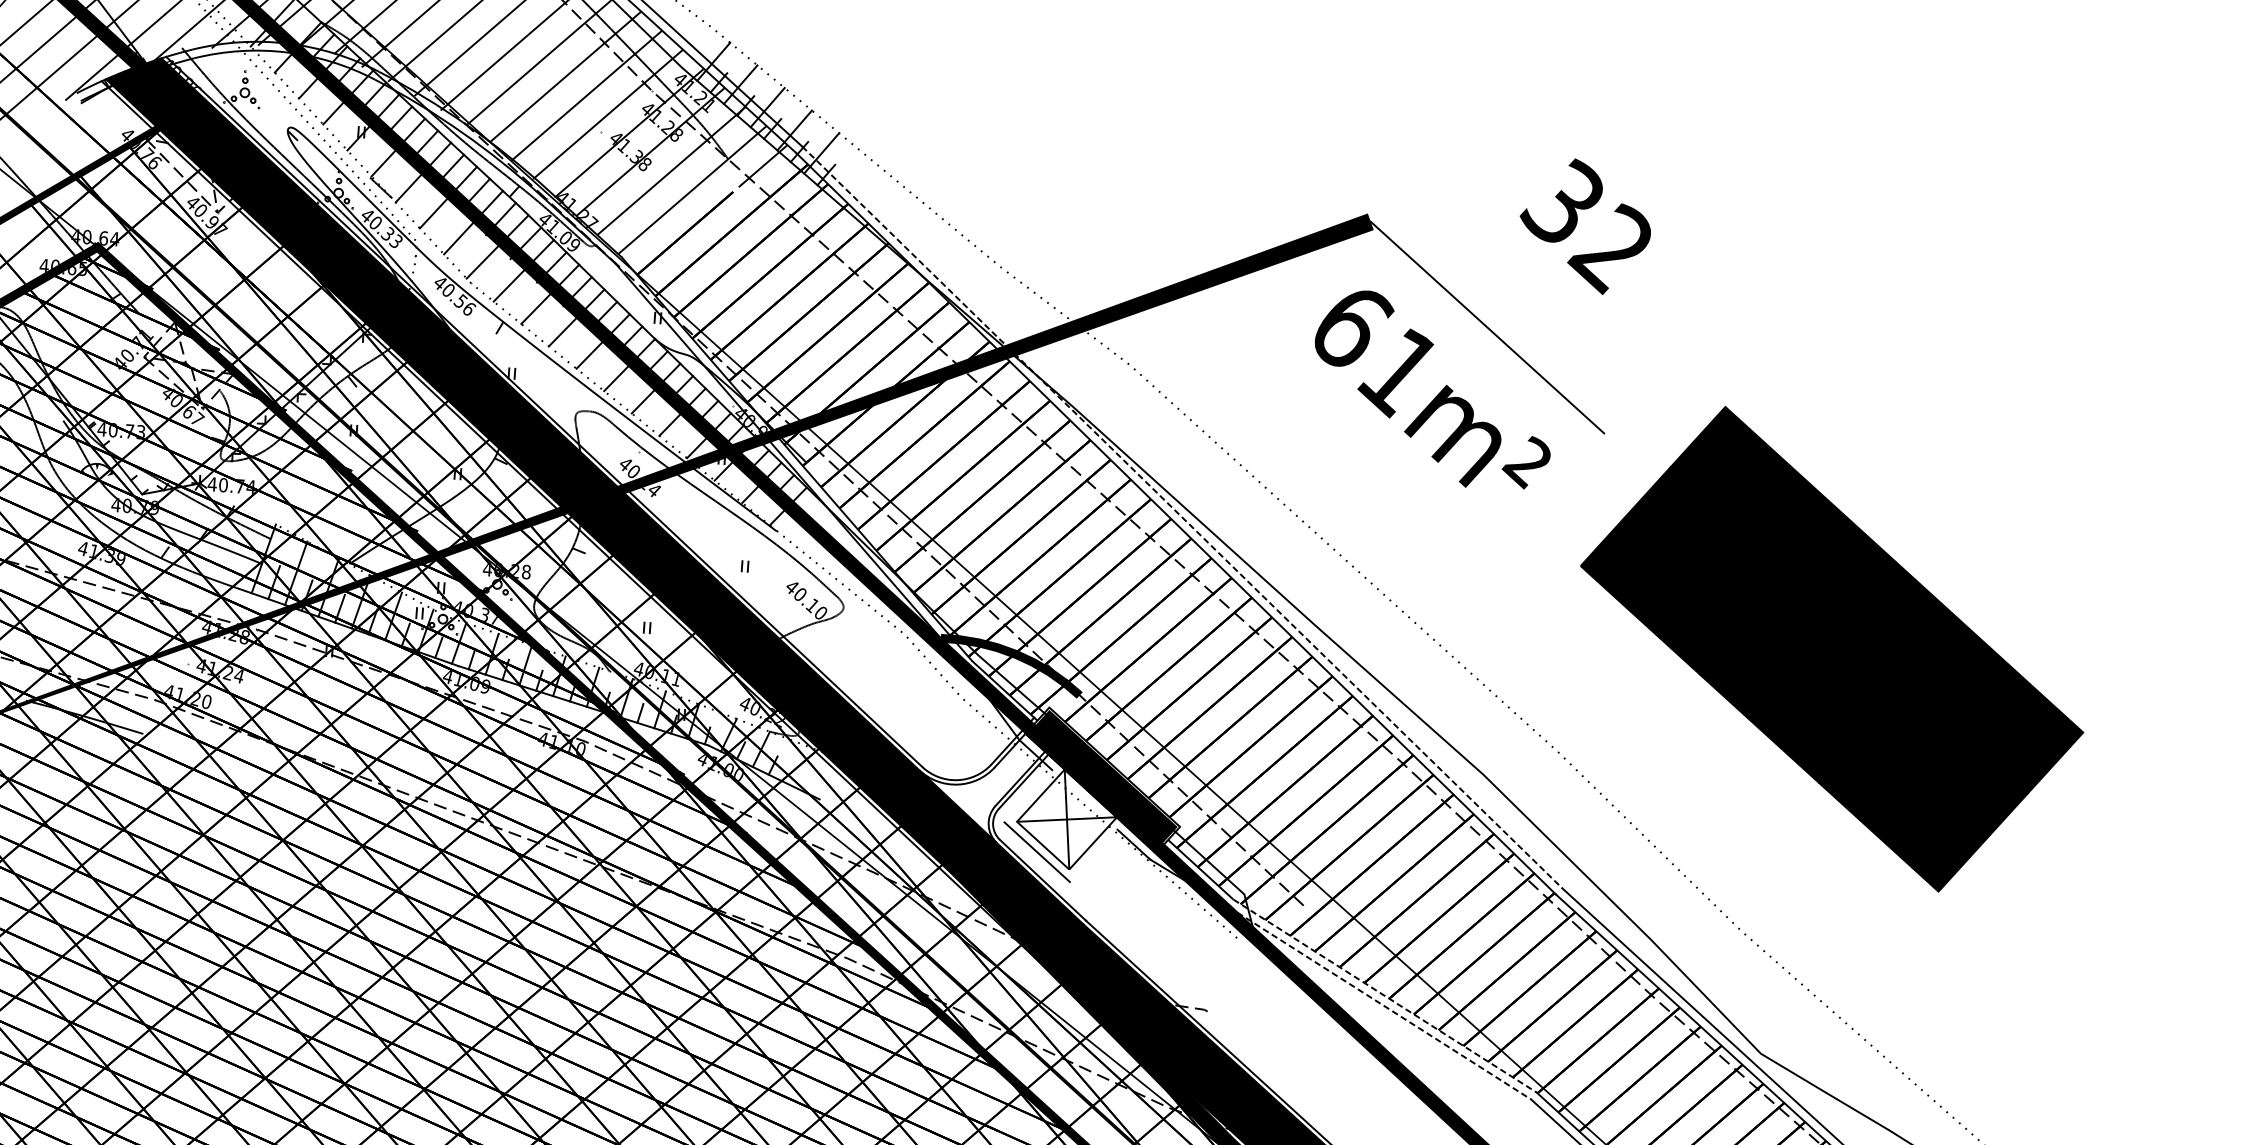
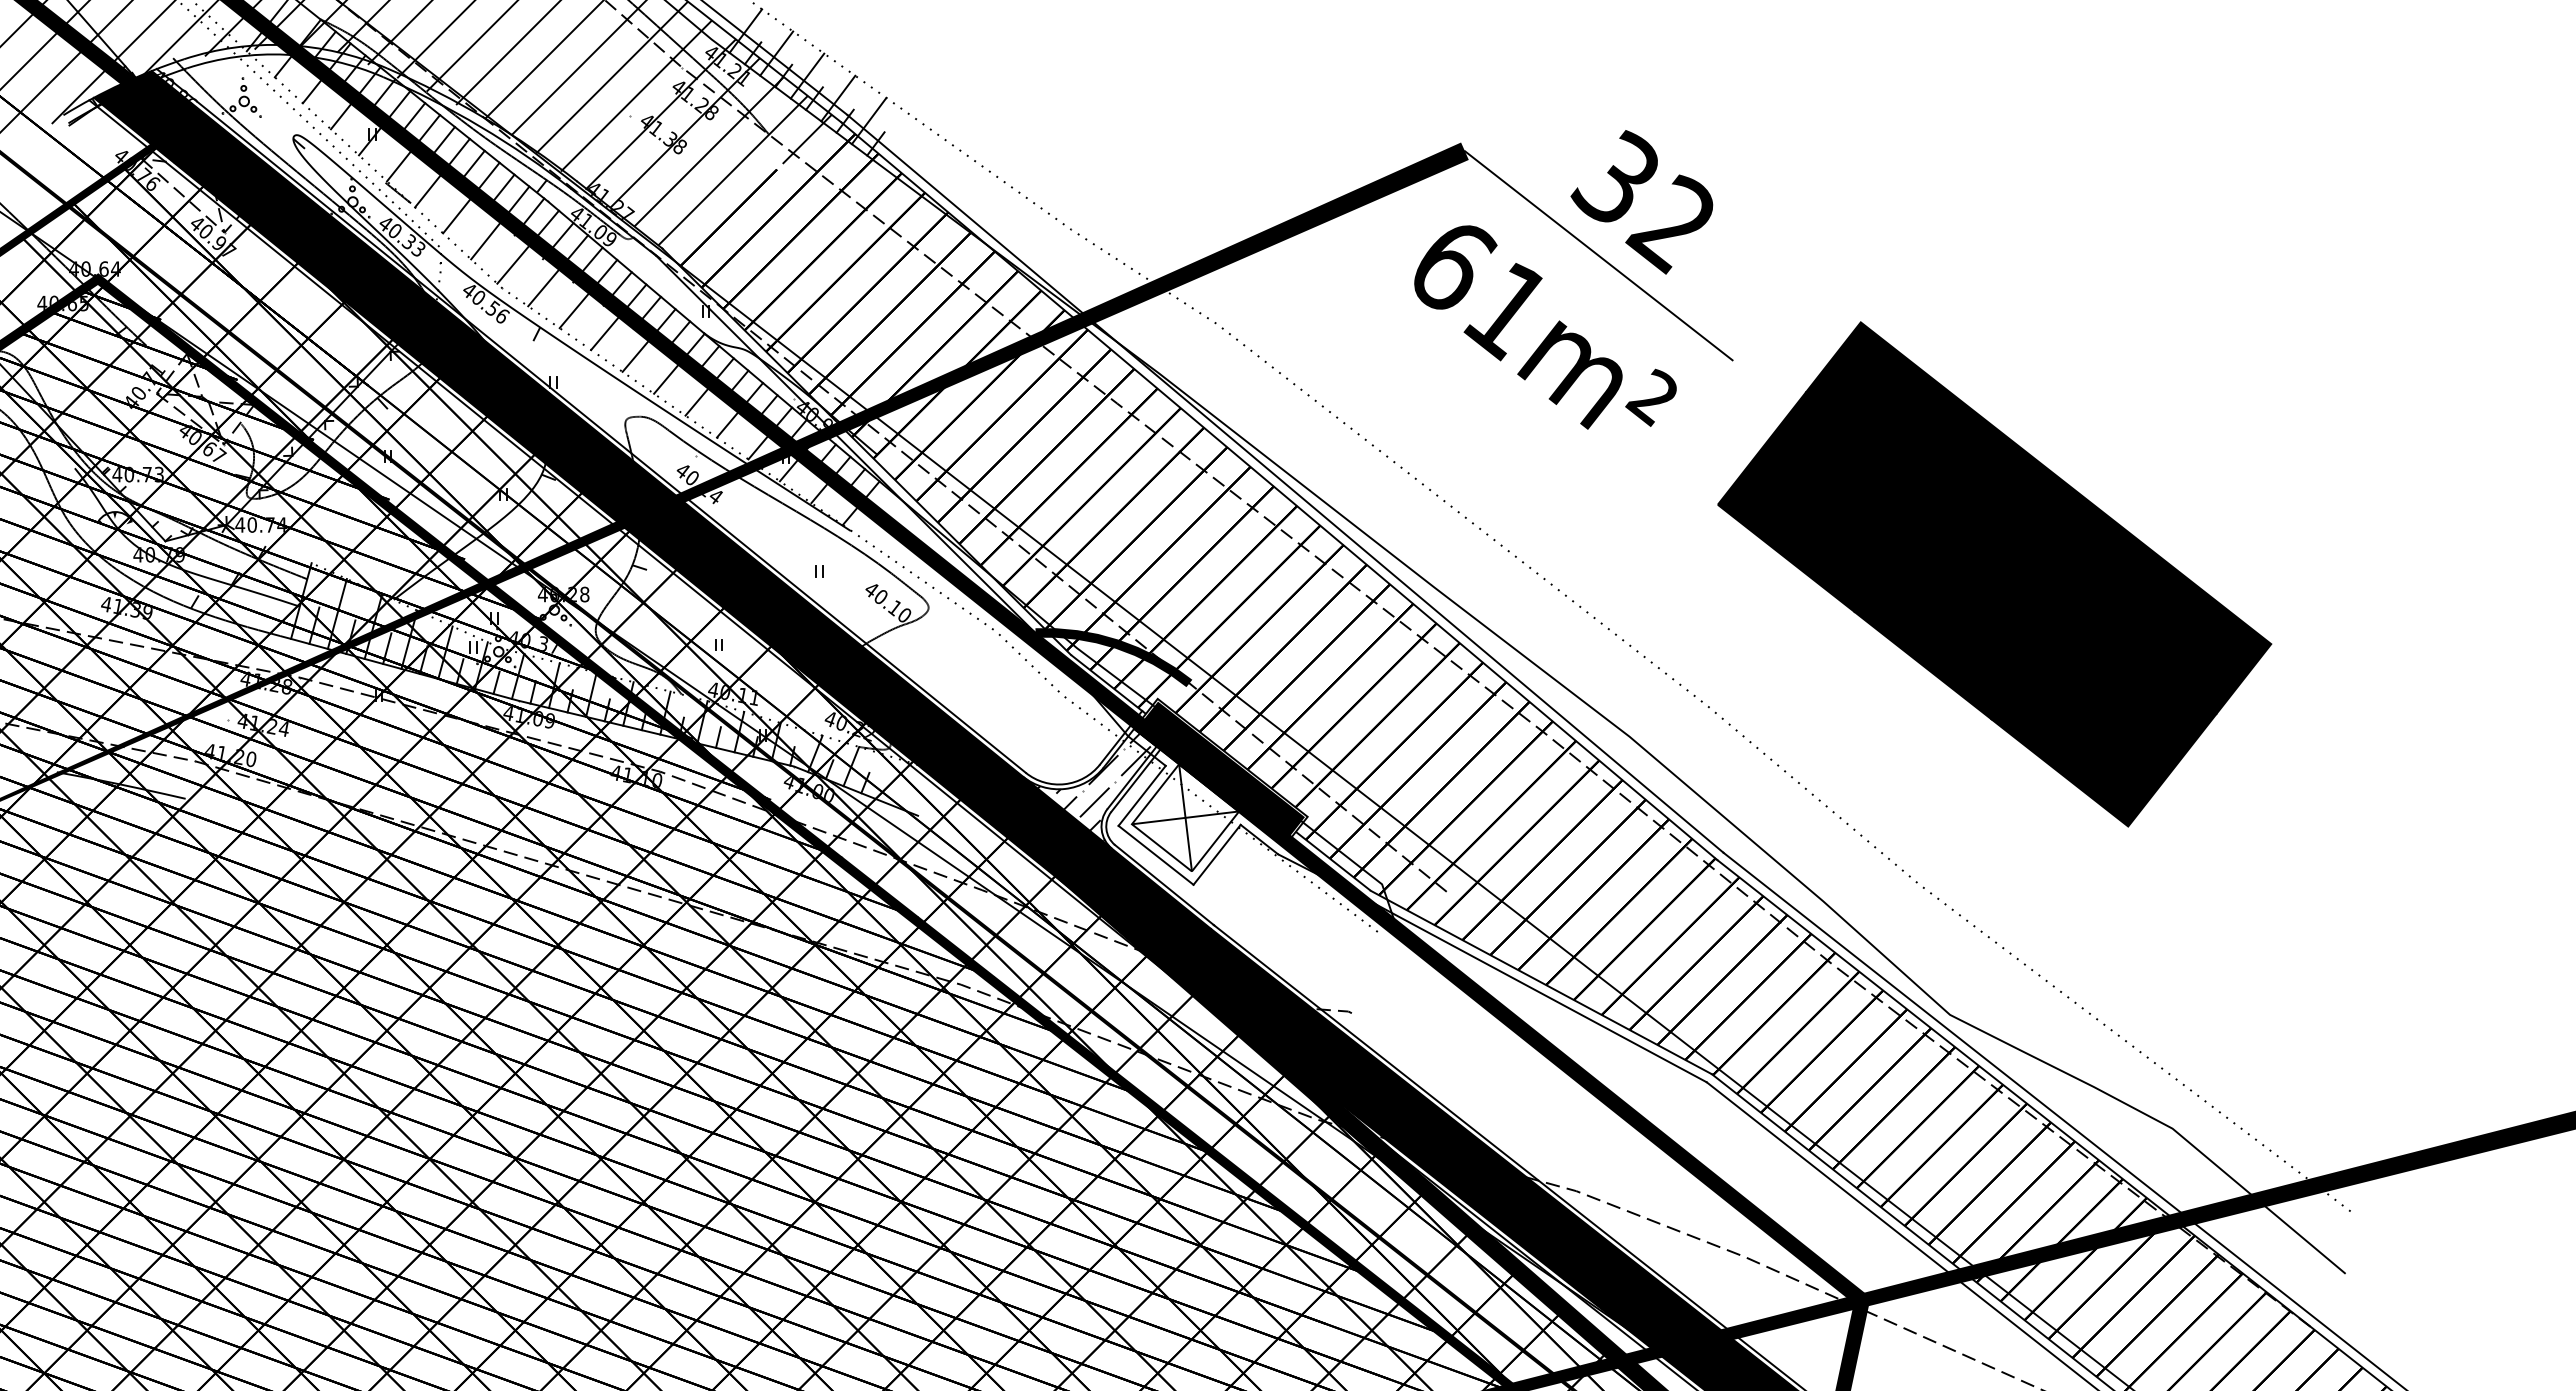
text: (1584, 226) -> (1641, 202), moved
line: (1182, 516) -> (1285, 483), dashed -> solid
hatch: (984, 784) -> (1093, 786), added
line: (1027, 795) -> (1141, 795), added
line: (1093, 855) -> (1216, 854), added
line: (1385, 996) -> (1541, 982), dashed -> solid
line: (1379, 1003) -> (1536, 990), dashed -> solid

